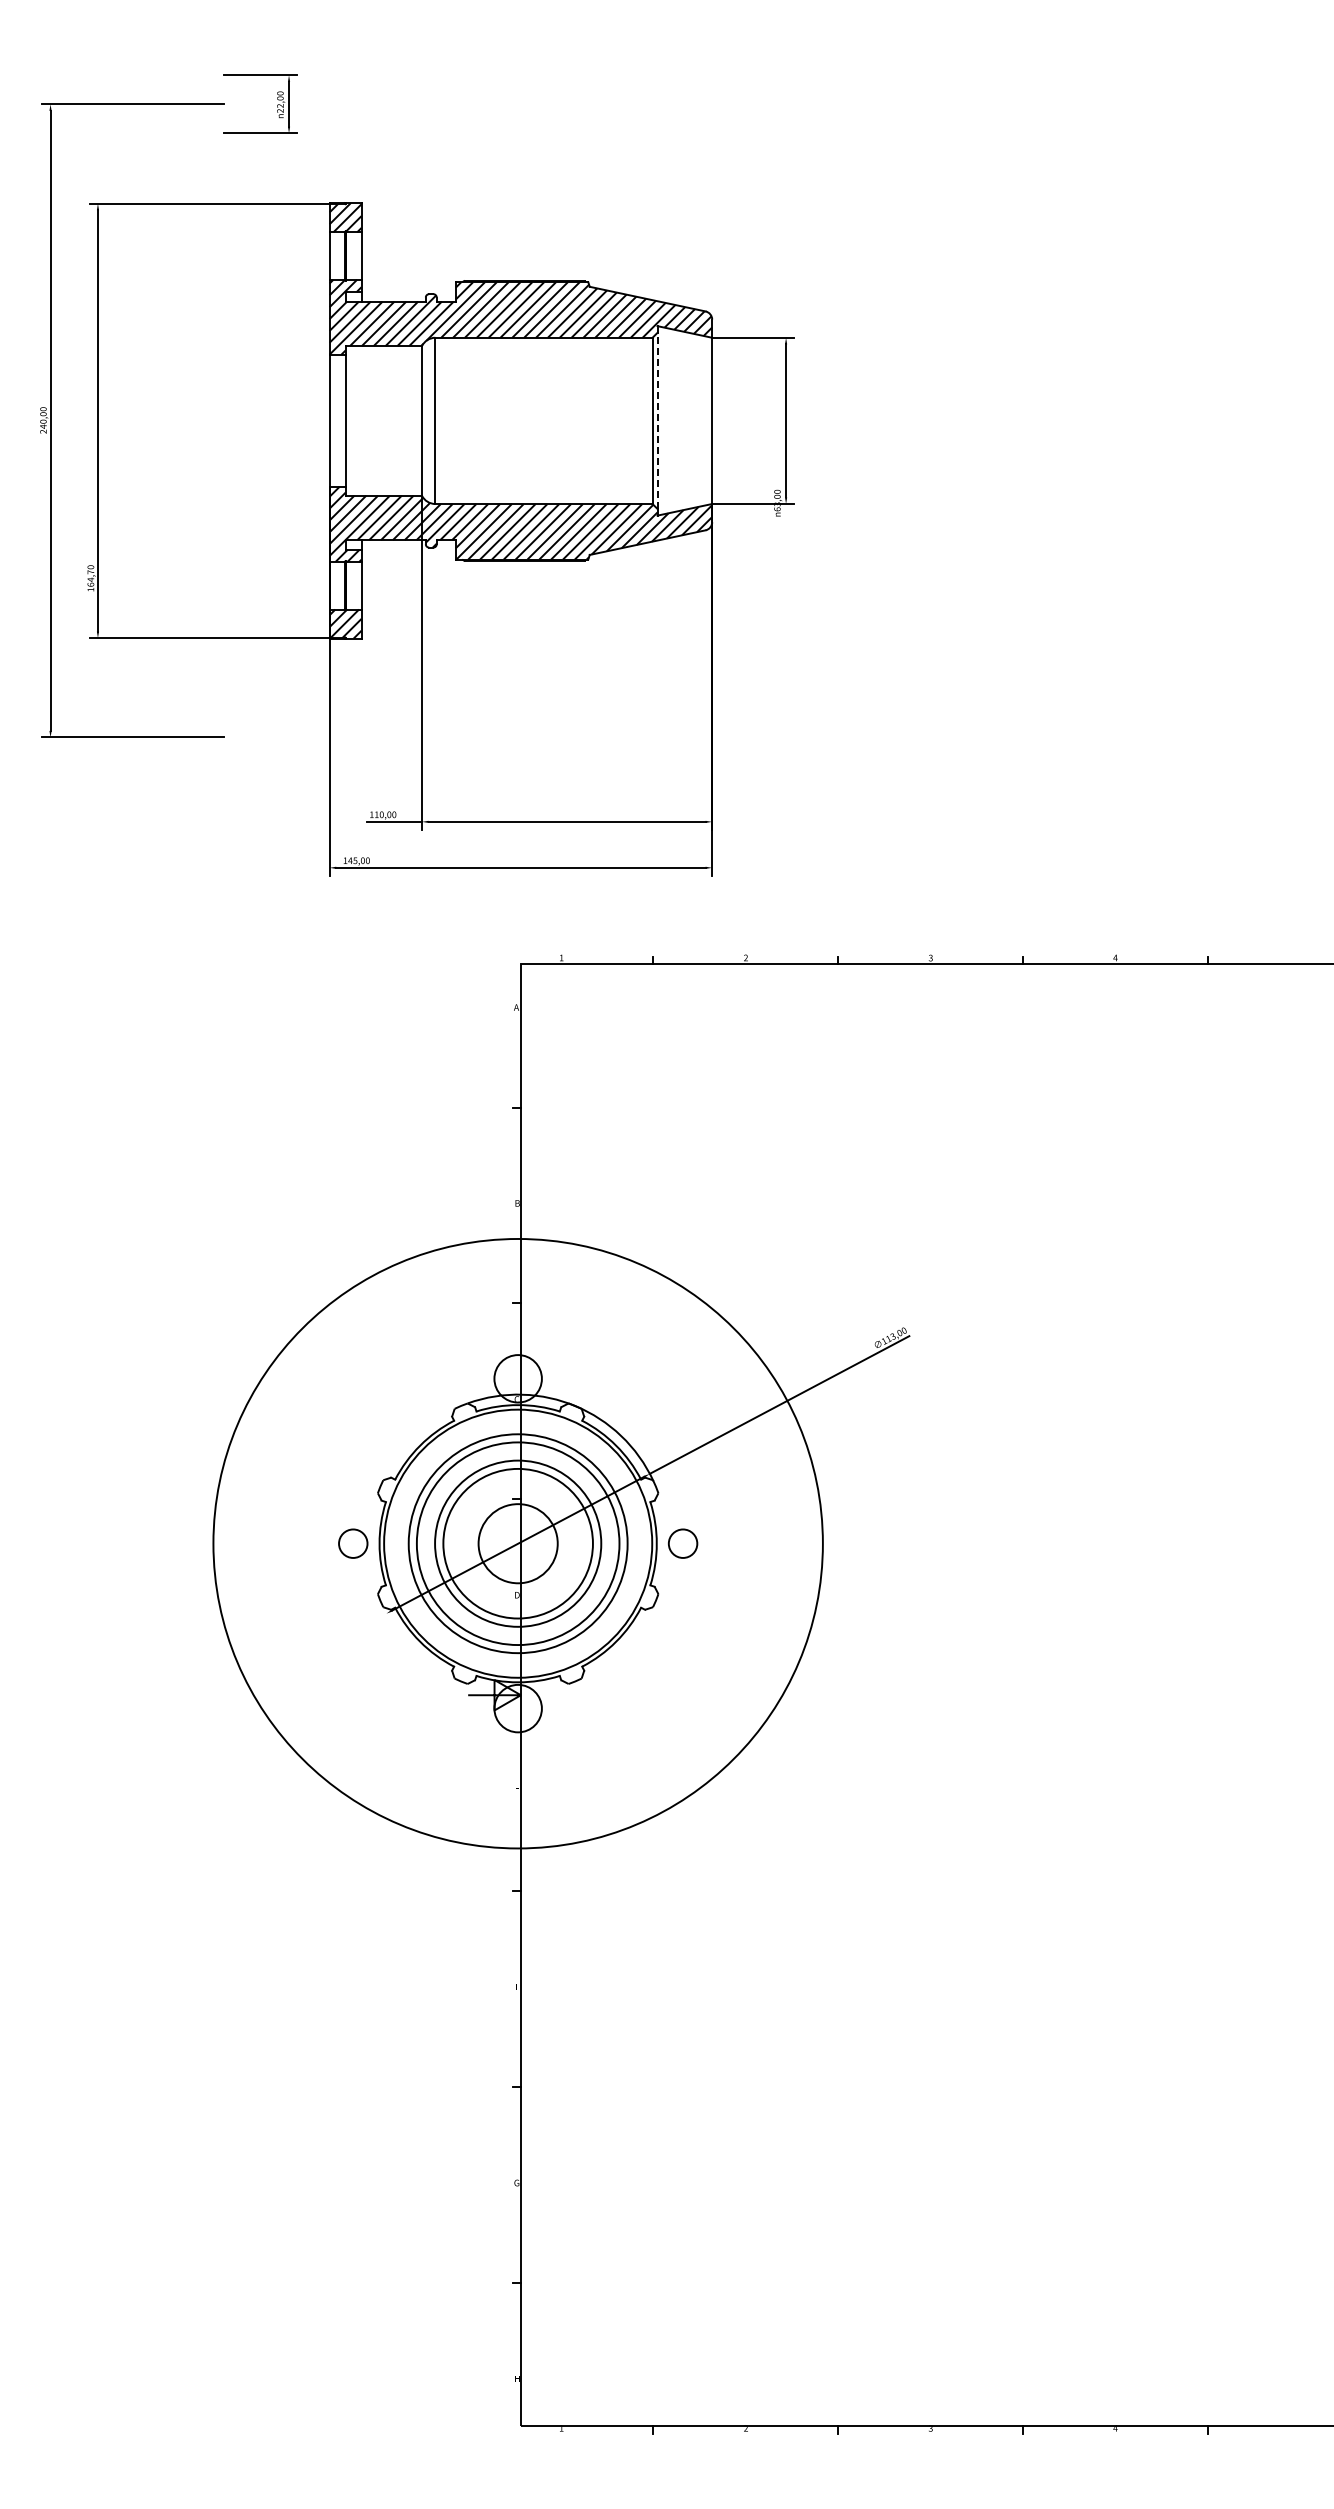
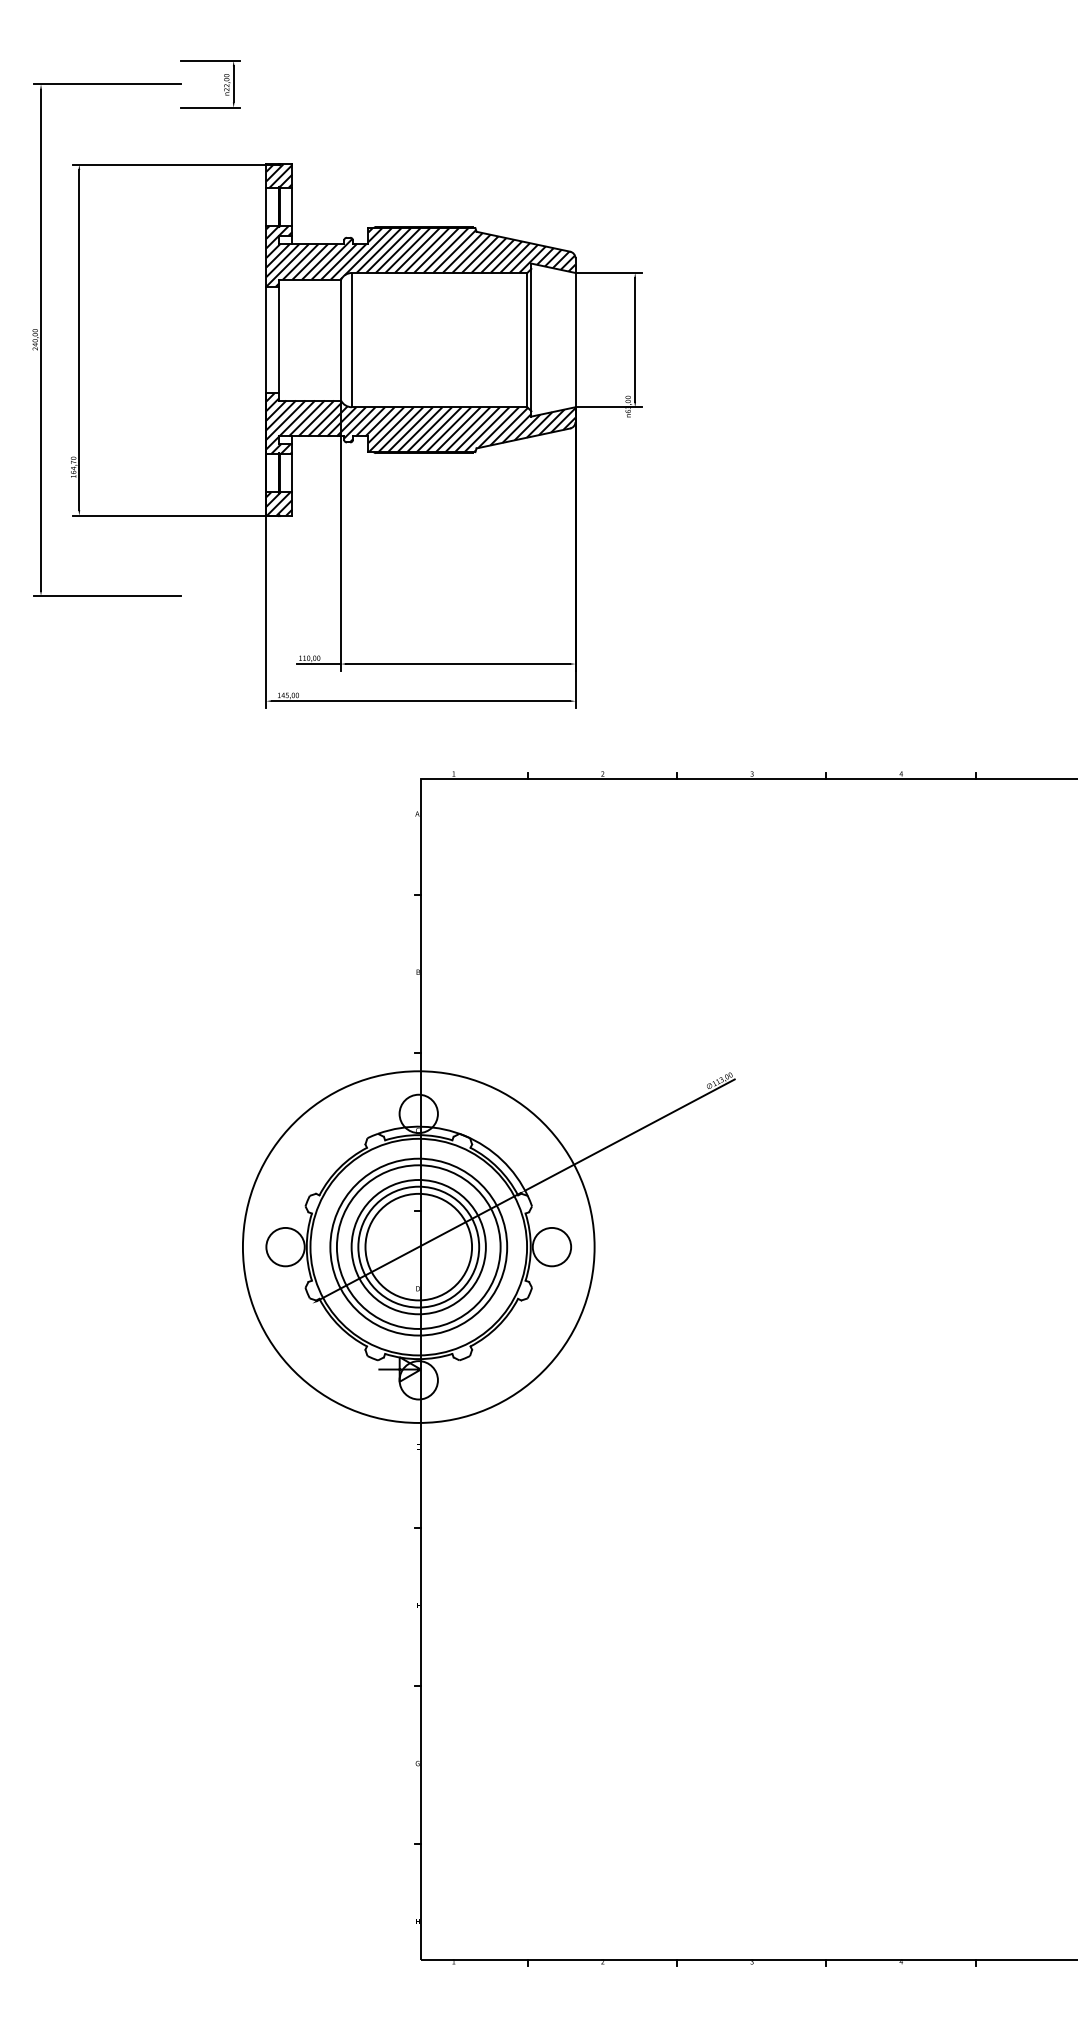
line: (657, 420) -> (531, 339), dashed -> solid
circle: (353, 1543) -> (285, 1246), size x1.67
circle: (517, 1543) -> (418, 1246), size x0.71
circle: (518, 1543) -> (419, 1246), size x1.67
circle: (682, 1543) -> (551, 1246), size x1.67

